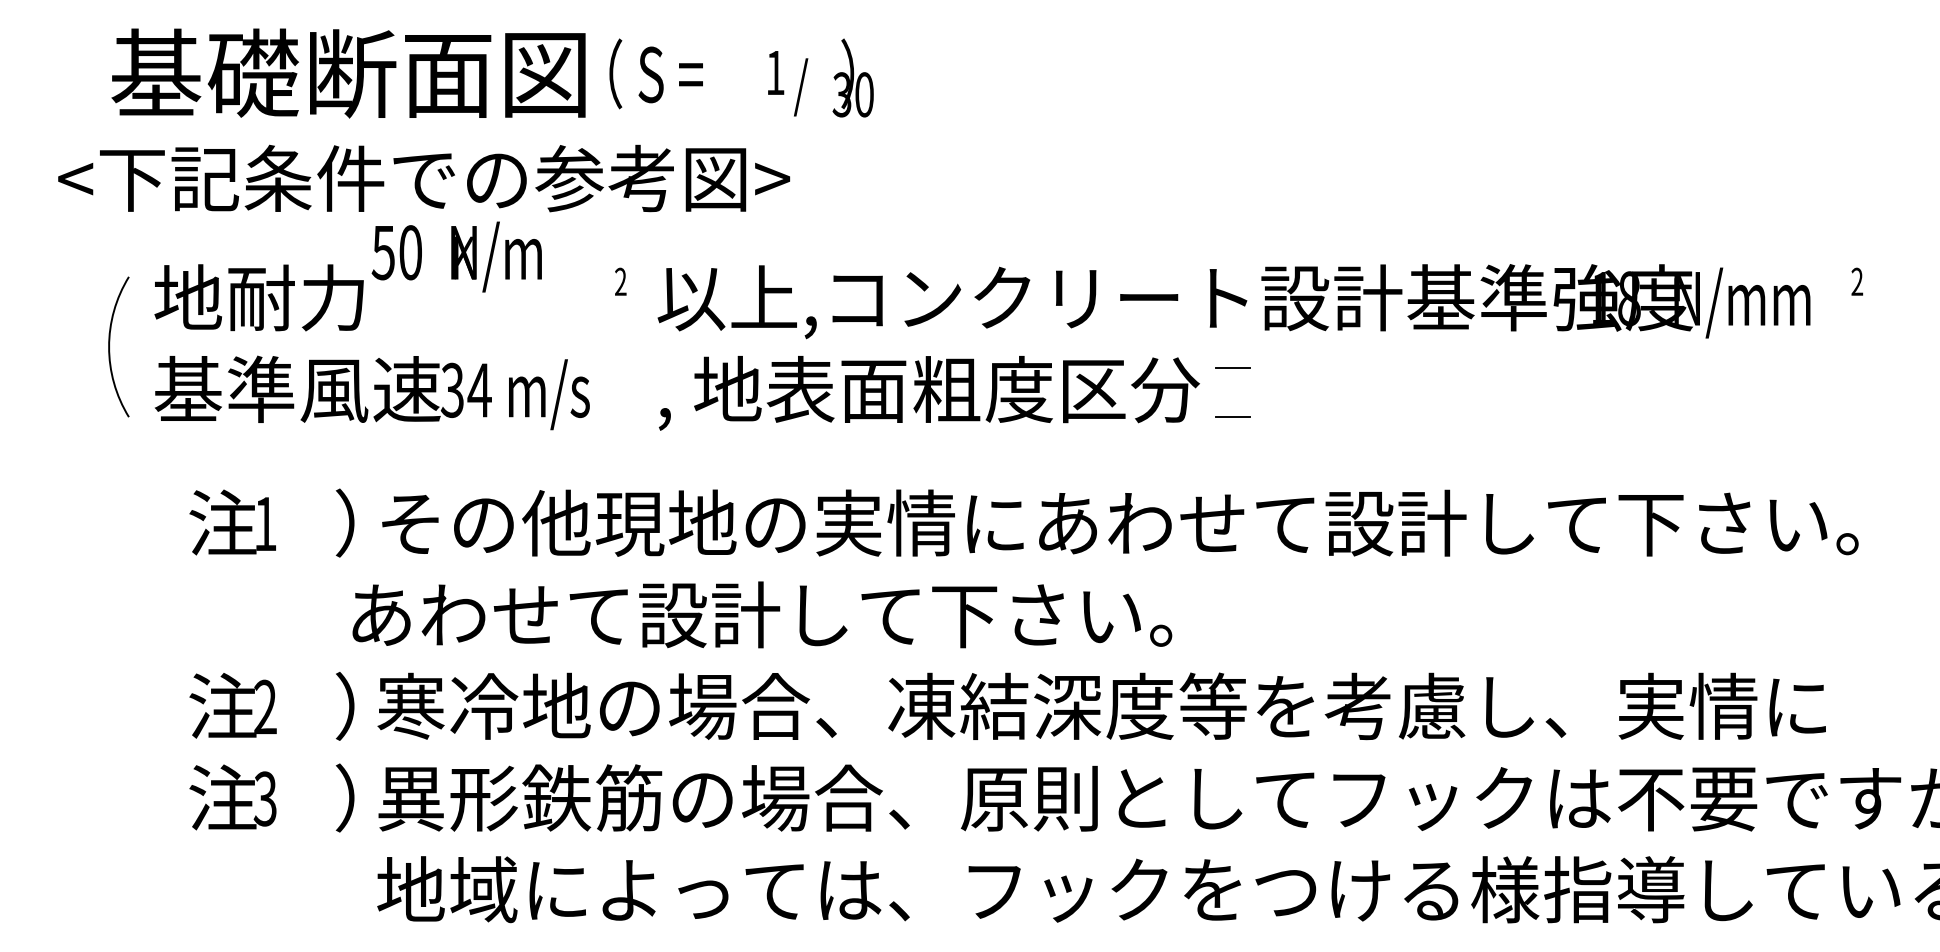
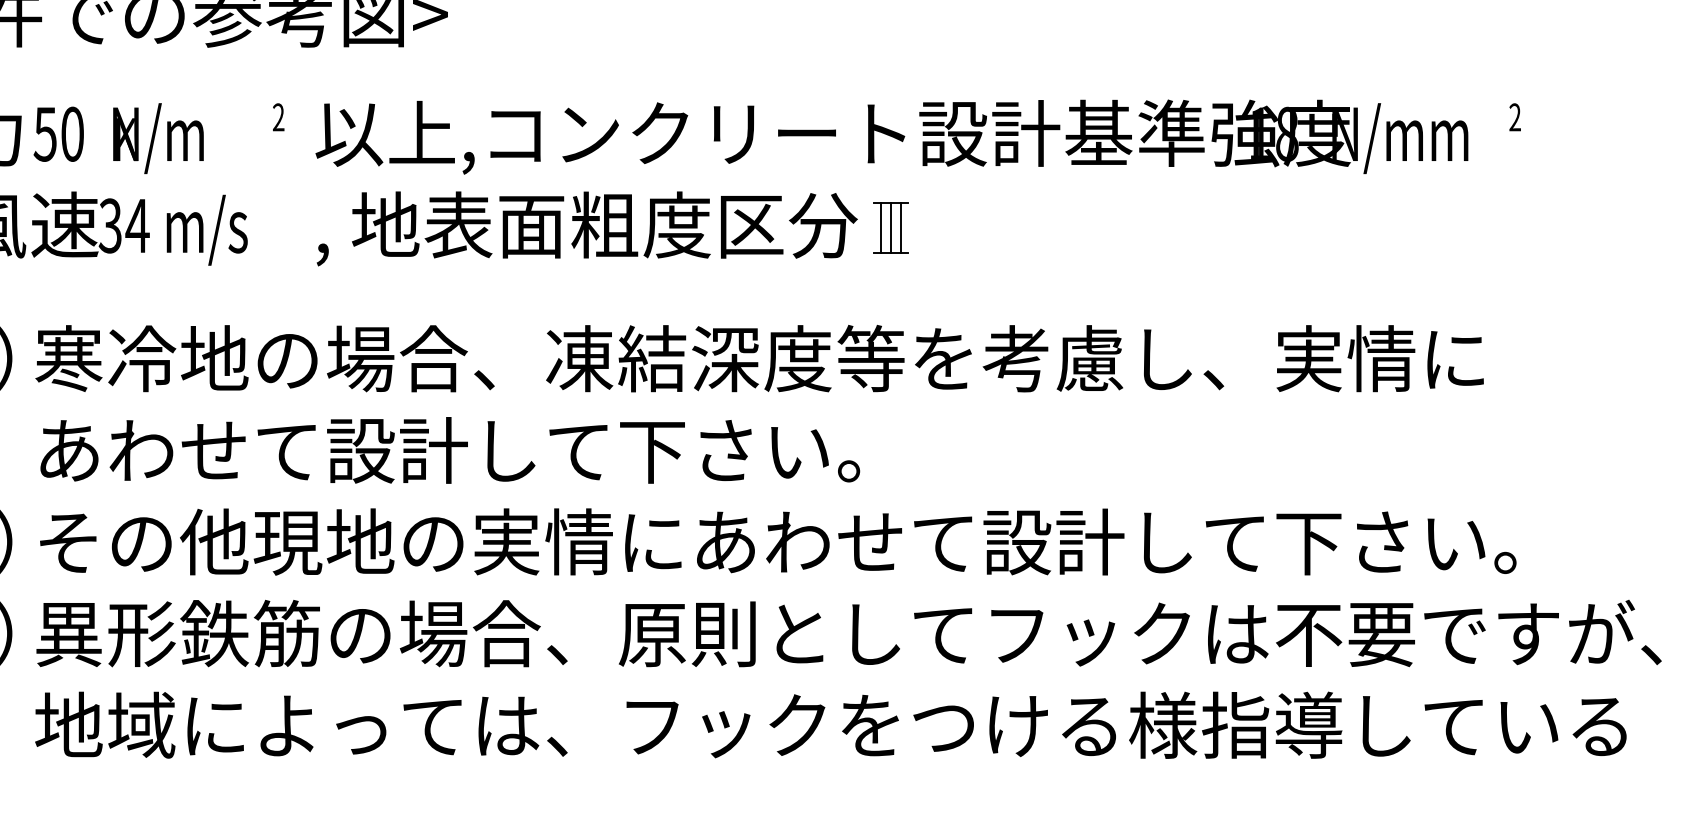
text: (456, 256) -> (118, 138), moved
line: (1222, 392) -> (880, 228), added
line: (1233, 392) -> (891, 228), added
line: (1243, 392) -> (901, 228), added
text: (1117, 522) -> (775, 358), その他現地の実情にあわせて設計して下さい。 -> 寒冷地の場合、凍結深度等を考慮し、実情に
text: (762, 614) -> (450, 450), moved
text: (1117, 706) -> (775, 542), 寒冷地の場合、凍結深度等を考慮し、実情に -> その他現地の実情にあわせて設計して下さい。

